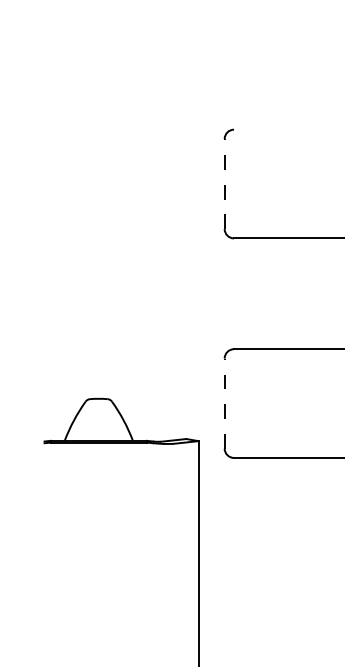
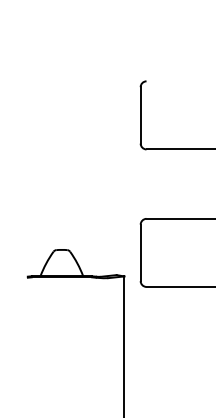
line: (224, 182) -> (140, 114), dashed -> solid
line: (224, 402) -> (140, 252), dashed -> solid

